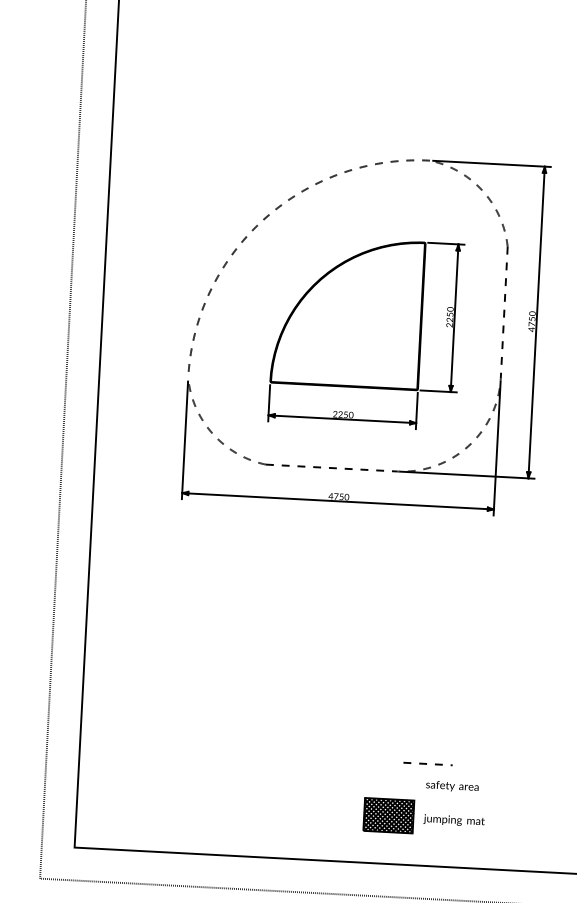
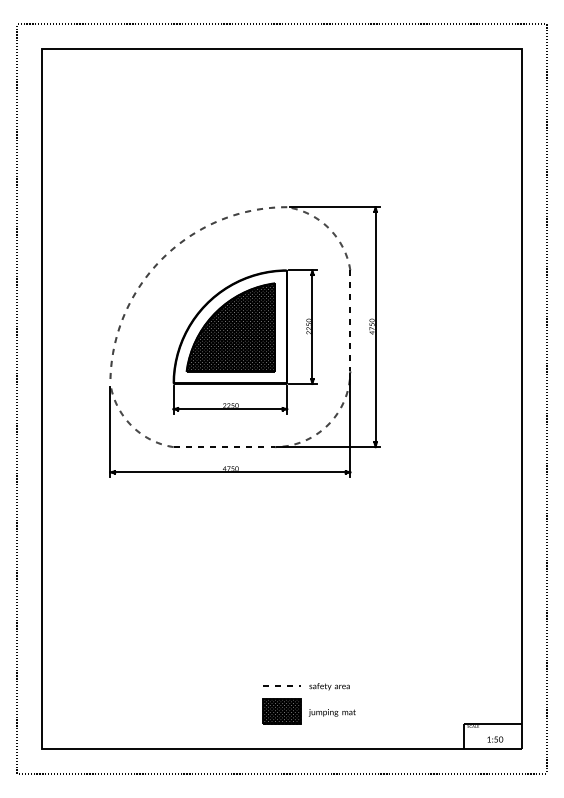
part: (348, 313) -> (230, 327), added
line: (426, 762) -> (280, 685), moved

